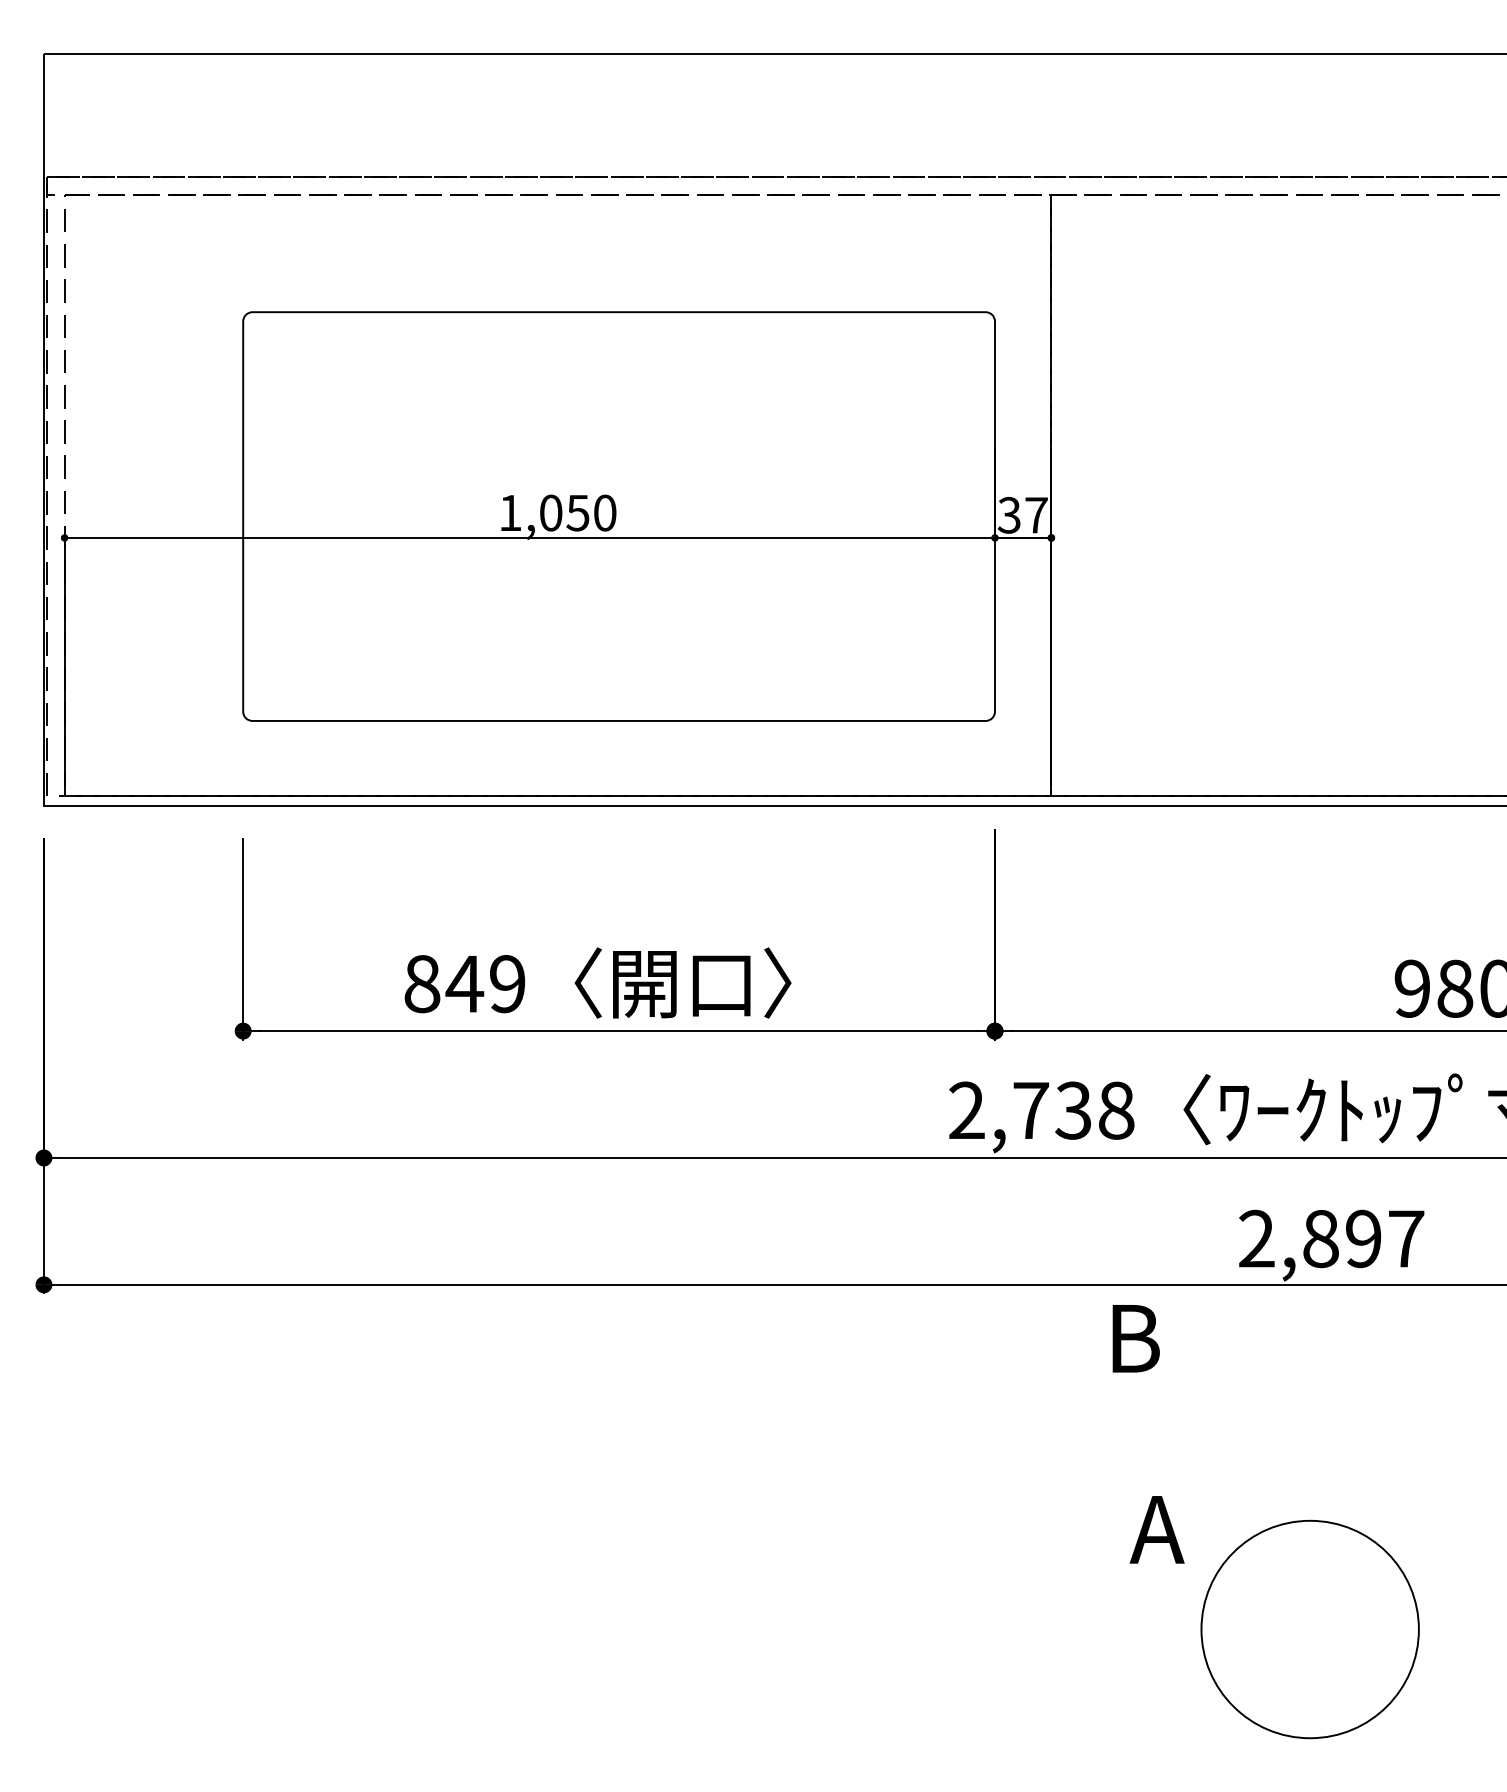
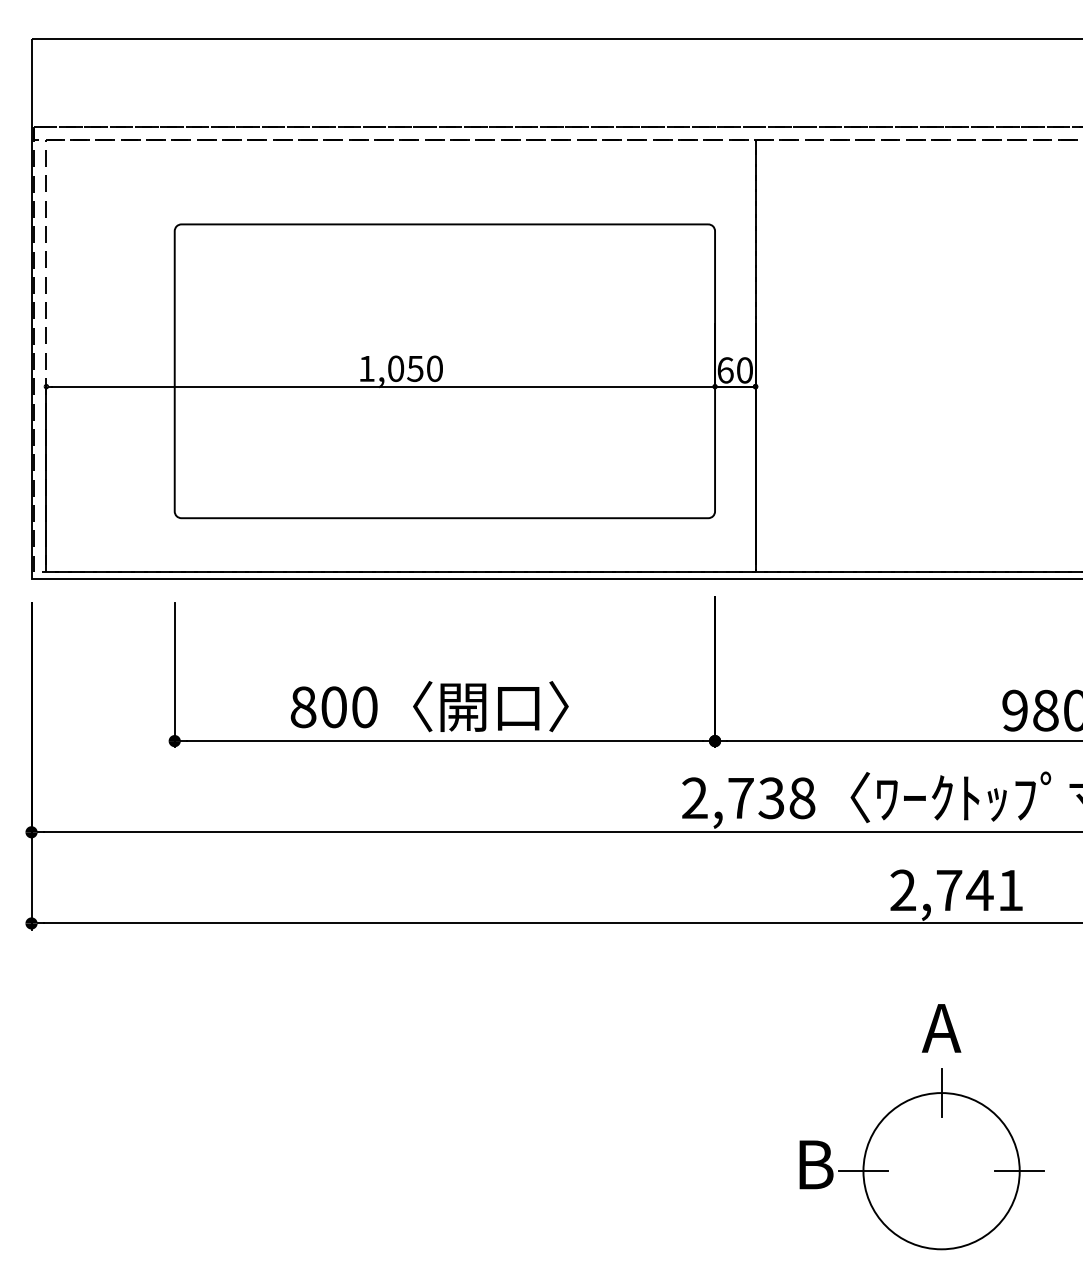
text: (1022, 514) -> (734, 369), 37 -> 60
text: (485, 984) -> (348, 707), 849 -> 800
text: (1363, 1238) -> (979, 890), 2,897 -> 2,741
text: (1135, 1338) -> (816, 1164), moved
line: (1310, 1520) -> (941, 1092), added
text: (1156, 1529) -> (941, 1028), moved
line: (1201, 1629) -> (863, 1171), added
line: (1418, 1629) -> (1019, 1171), added

